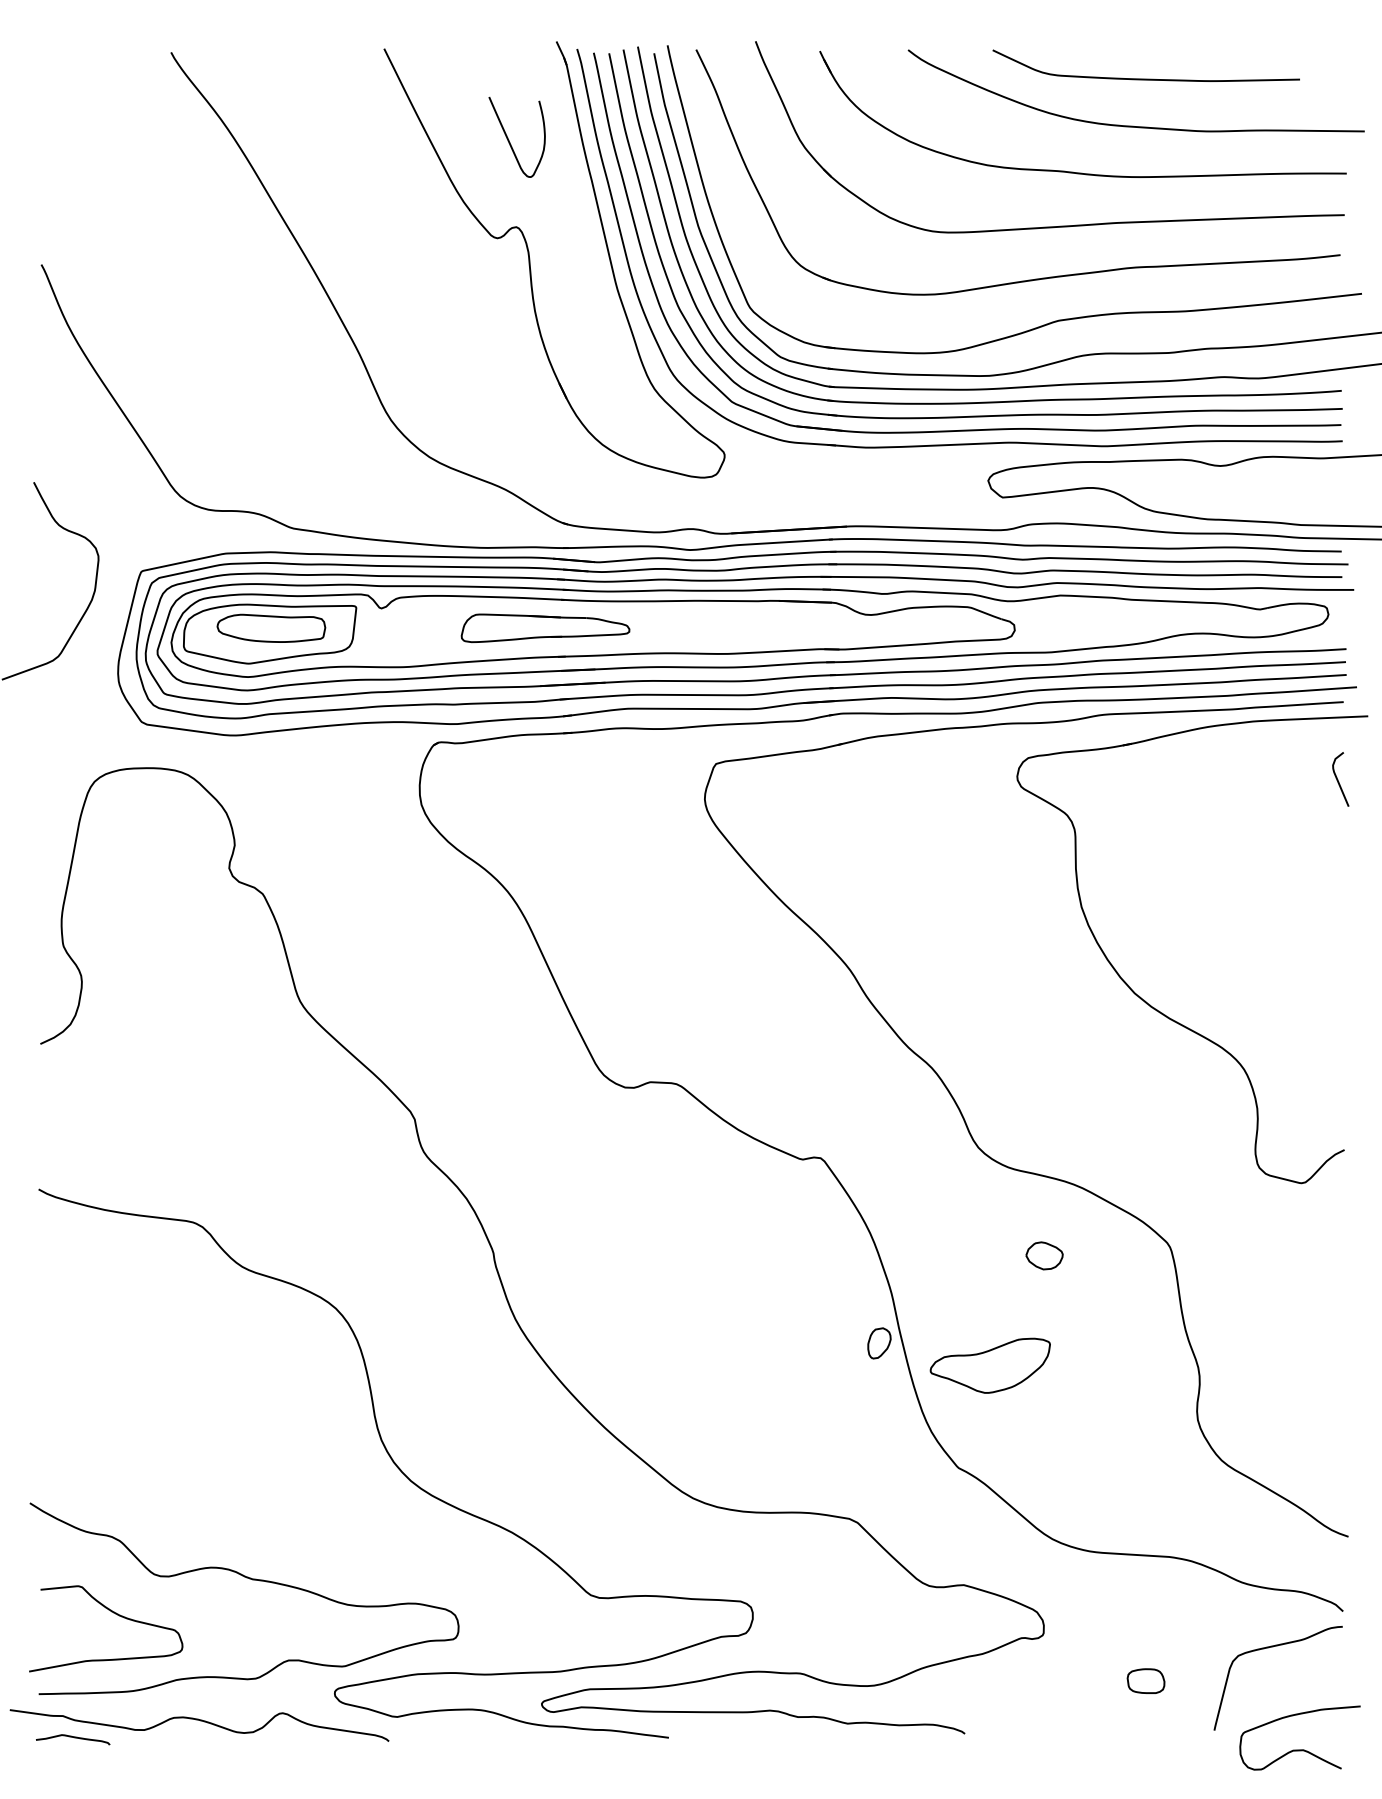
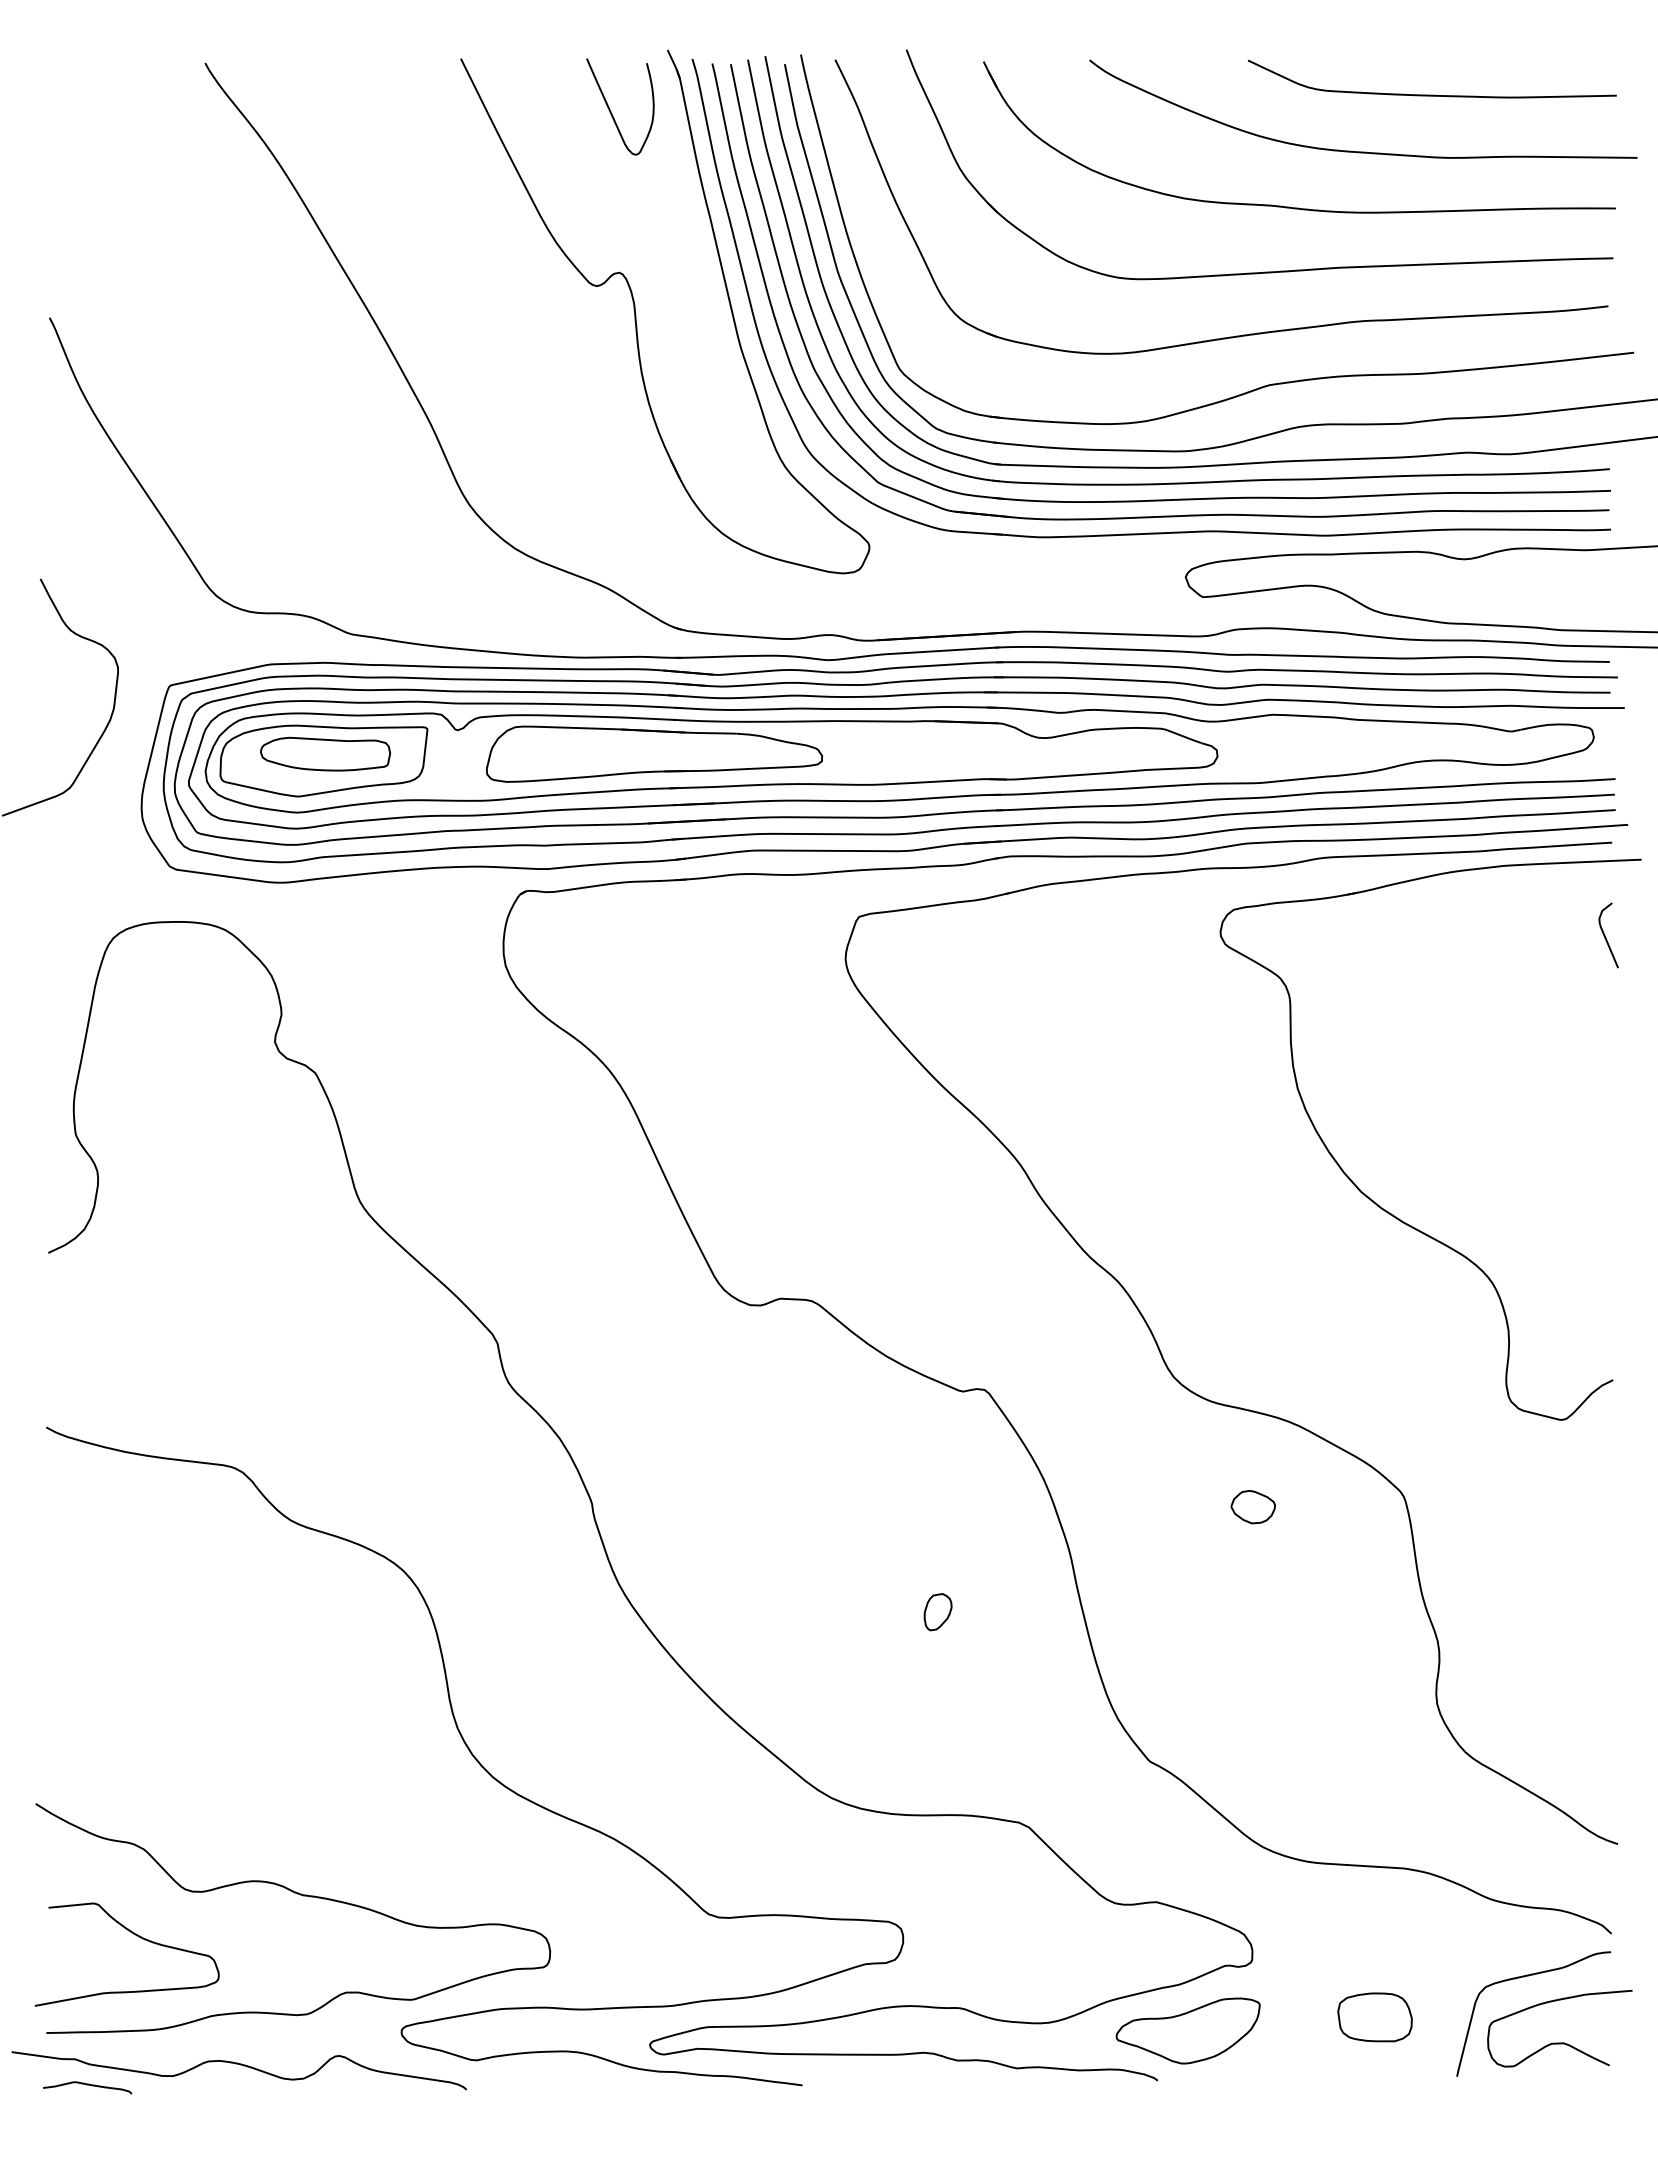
curve: (1146, 78) -> (1432, 94), moved
curve: (509, 141) -> (611, 111), moved
part: (545, 627) -> (654, 753), size x1.67
part: (878, 1343) -> (937, 1612), moved
part: (989, 1365) -> (1187, 2030), moved
part: (1145, 1681) -> (1374, 2017), size x1.67
curve: (1299, 1749) -> (1559, 2042), moved

